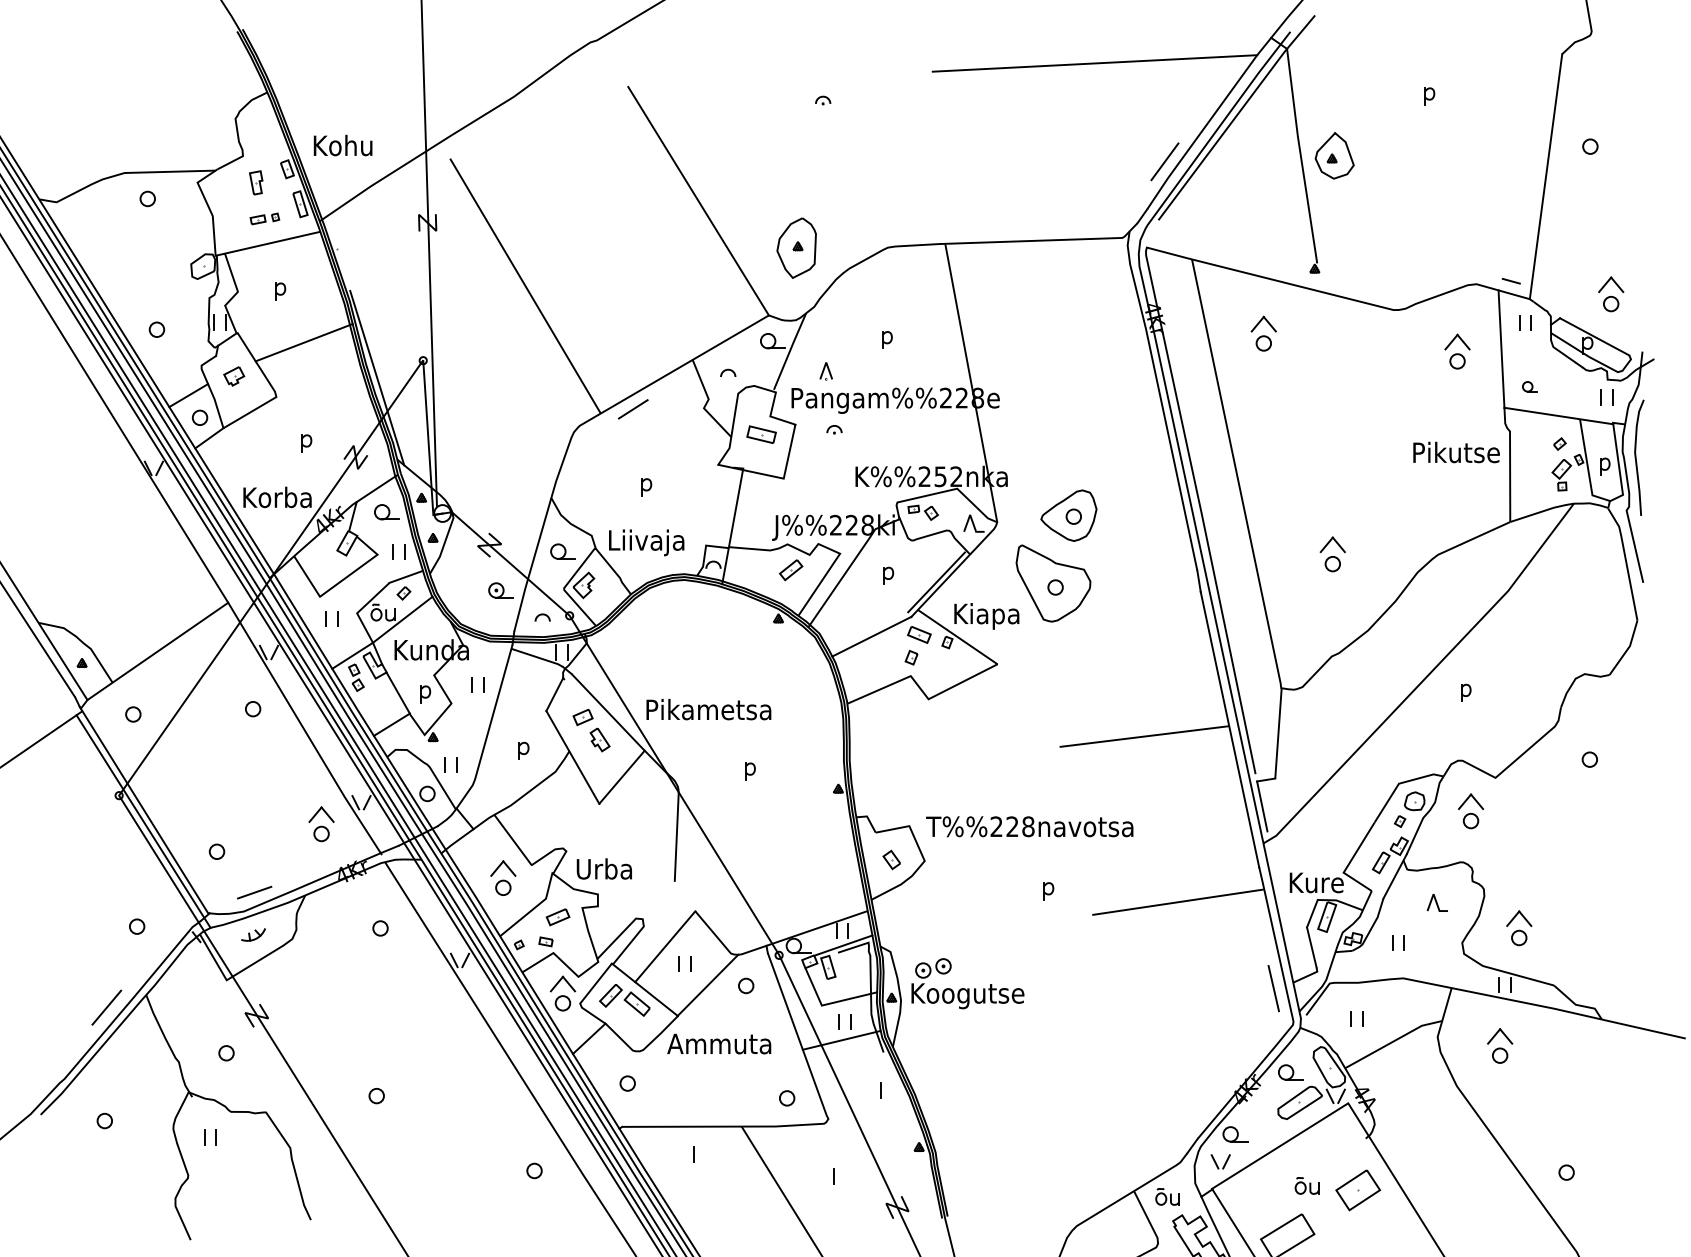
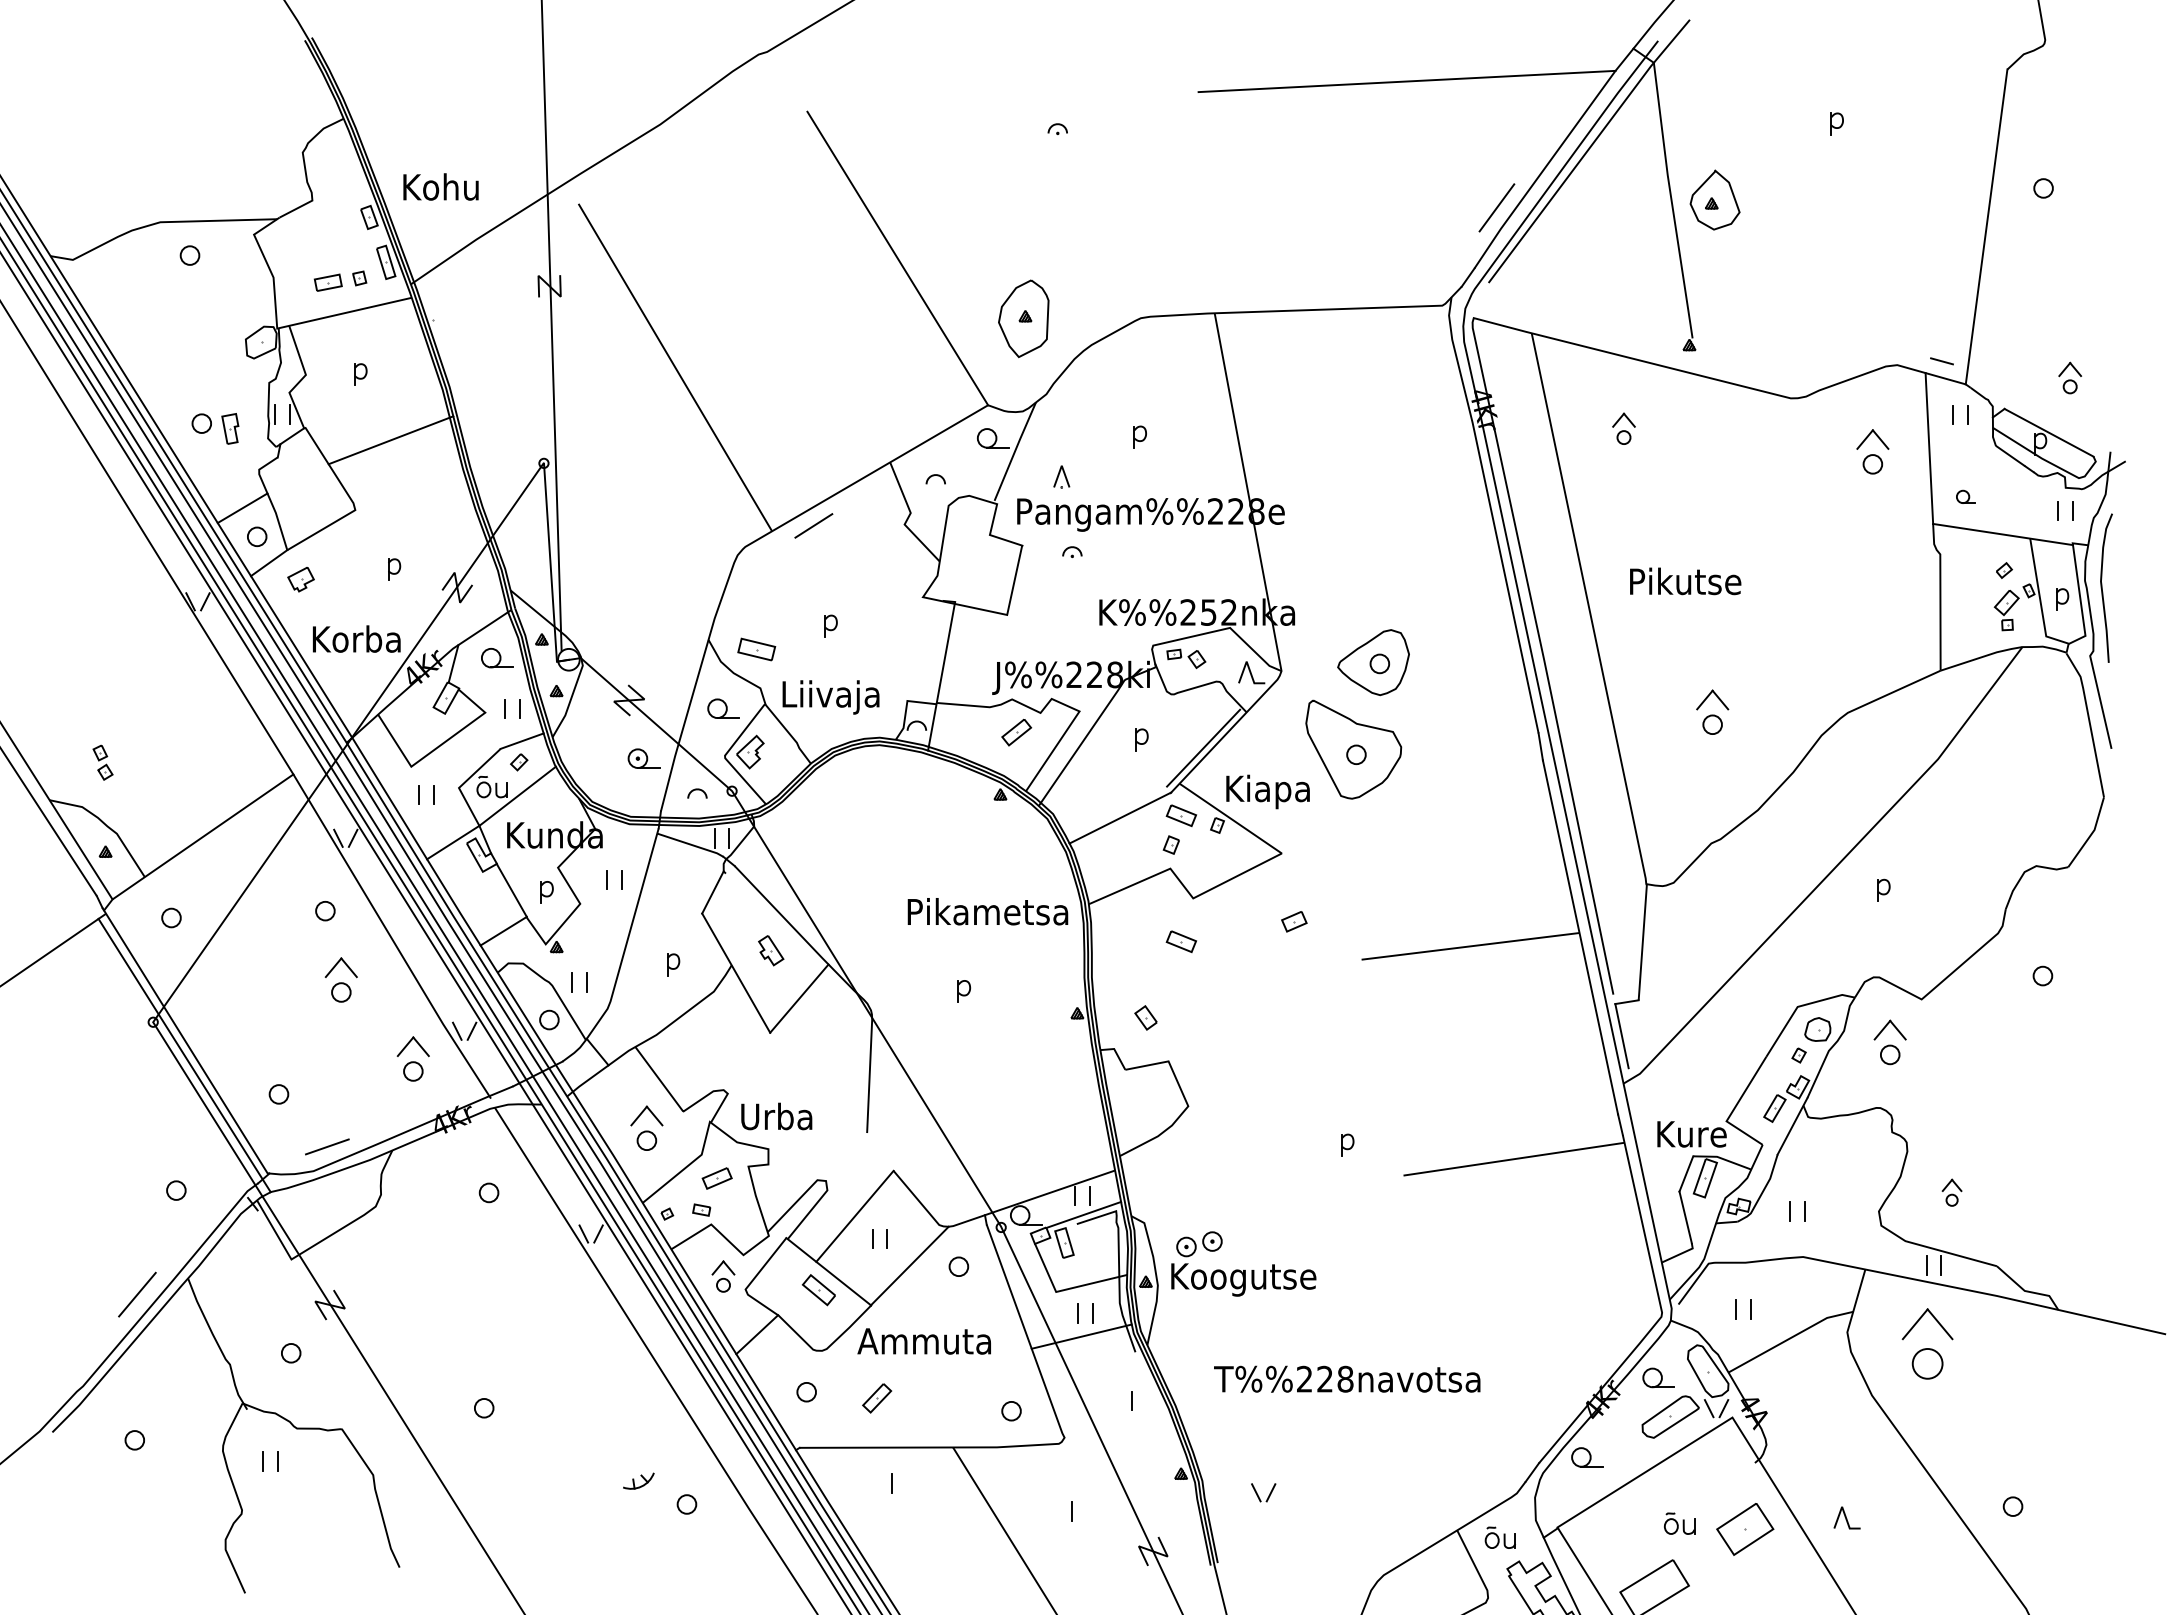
part: (256, 182) -> (230, 428), moved
part: (264, 219) -> (340, 281), size x1.4
part: (1610, 293) -> (2069, 377), size x0.7
part: (1263, 333) -> (1623, 428), size x0.7
part: (233, 376) -> (300, 579), moved
line: (376, 377) -> (484, 485), removed
part: (761, 434) -> (756, 649), moved
text: (1456, 452) -> (1685, 581), moved
part: (355, 677) -> (102, 762), moved
text: (708, 709) -> (987, 911), moved
part: (583, 717) -> (1294, 921), moved
part: (919, 732) -> (1181, 941), added
part: (264, 762) -> (340, 979), added
text: (1029, 826) -> (1347, 1378), moved
part: (891, 859) -> (1145, 1017), moved
part: (1437, 902) -> (1846, 1517), moved
part: (1518, 928) -> (1951, 1192), size x0.6
part: (253, 934) -> (638, 1480), moved
line: (1273, 988) -> (1636, 1270), removed
part: (562, 993) -> (723, 1276), size x0.7
part: (611, 995) -> (877, 1398), moved
part: (1500, 1045) -> (1927, 1343), size x1.6
part: (1220, 1161) -> (1263, 1492), moved

